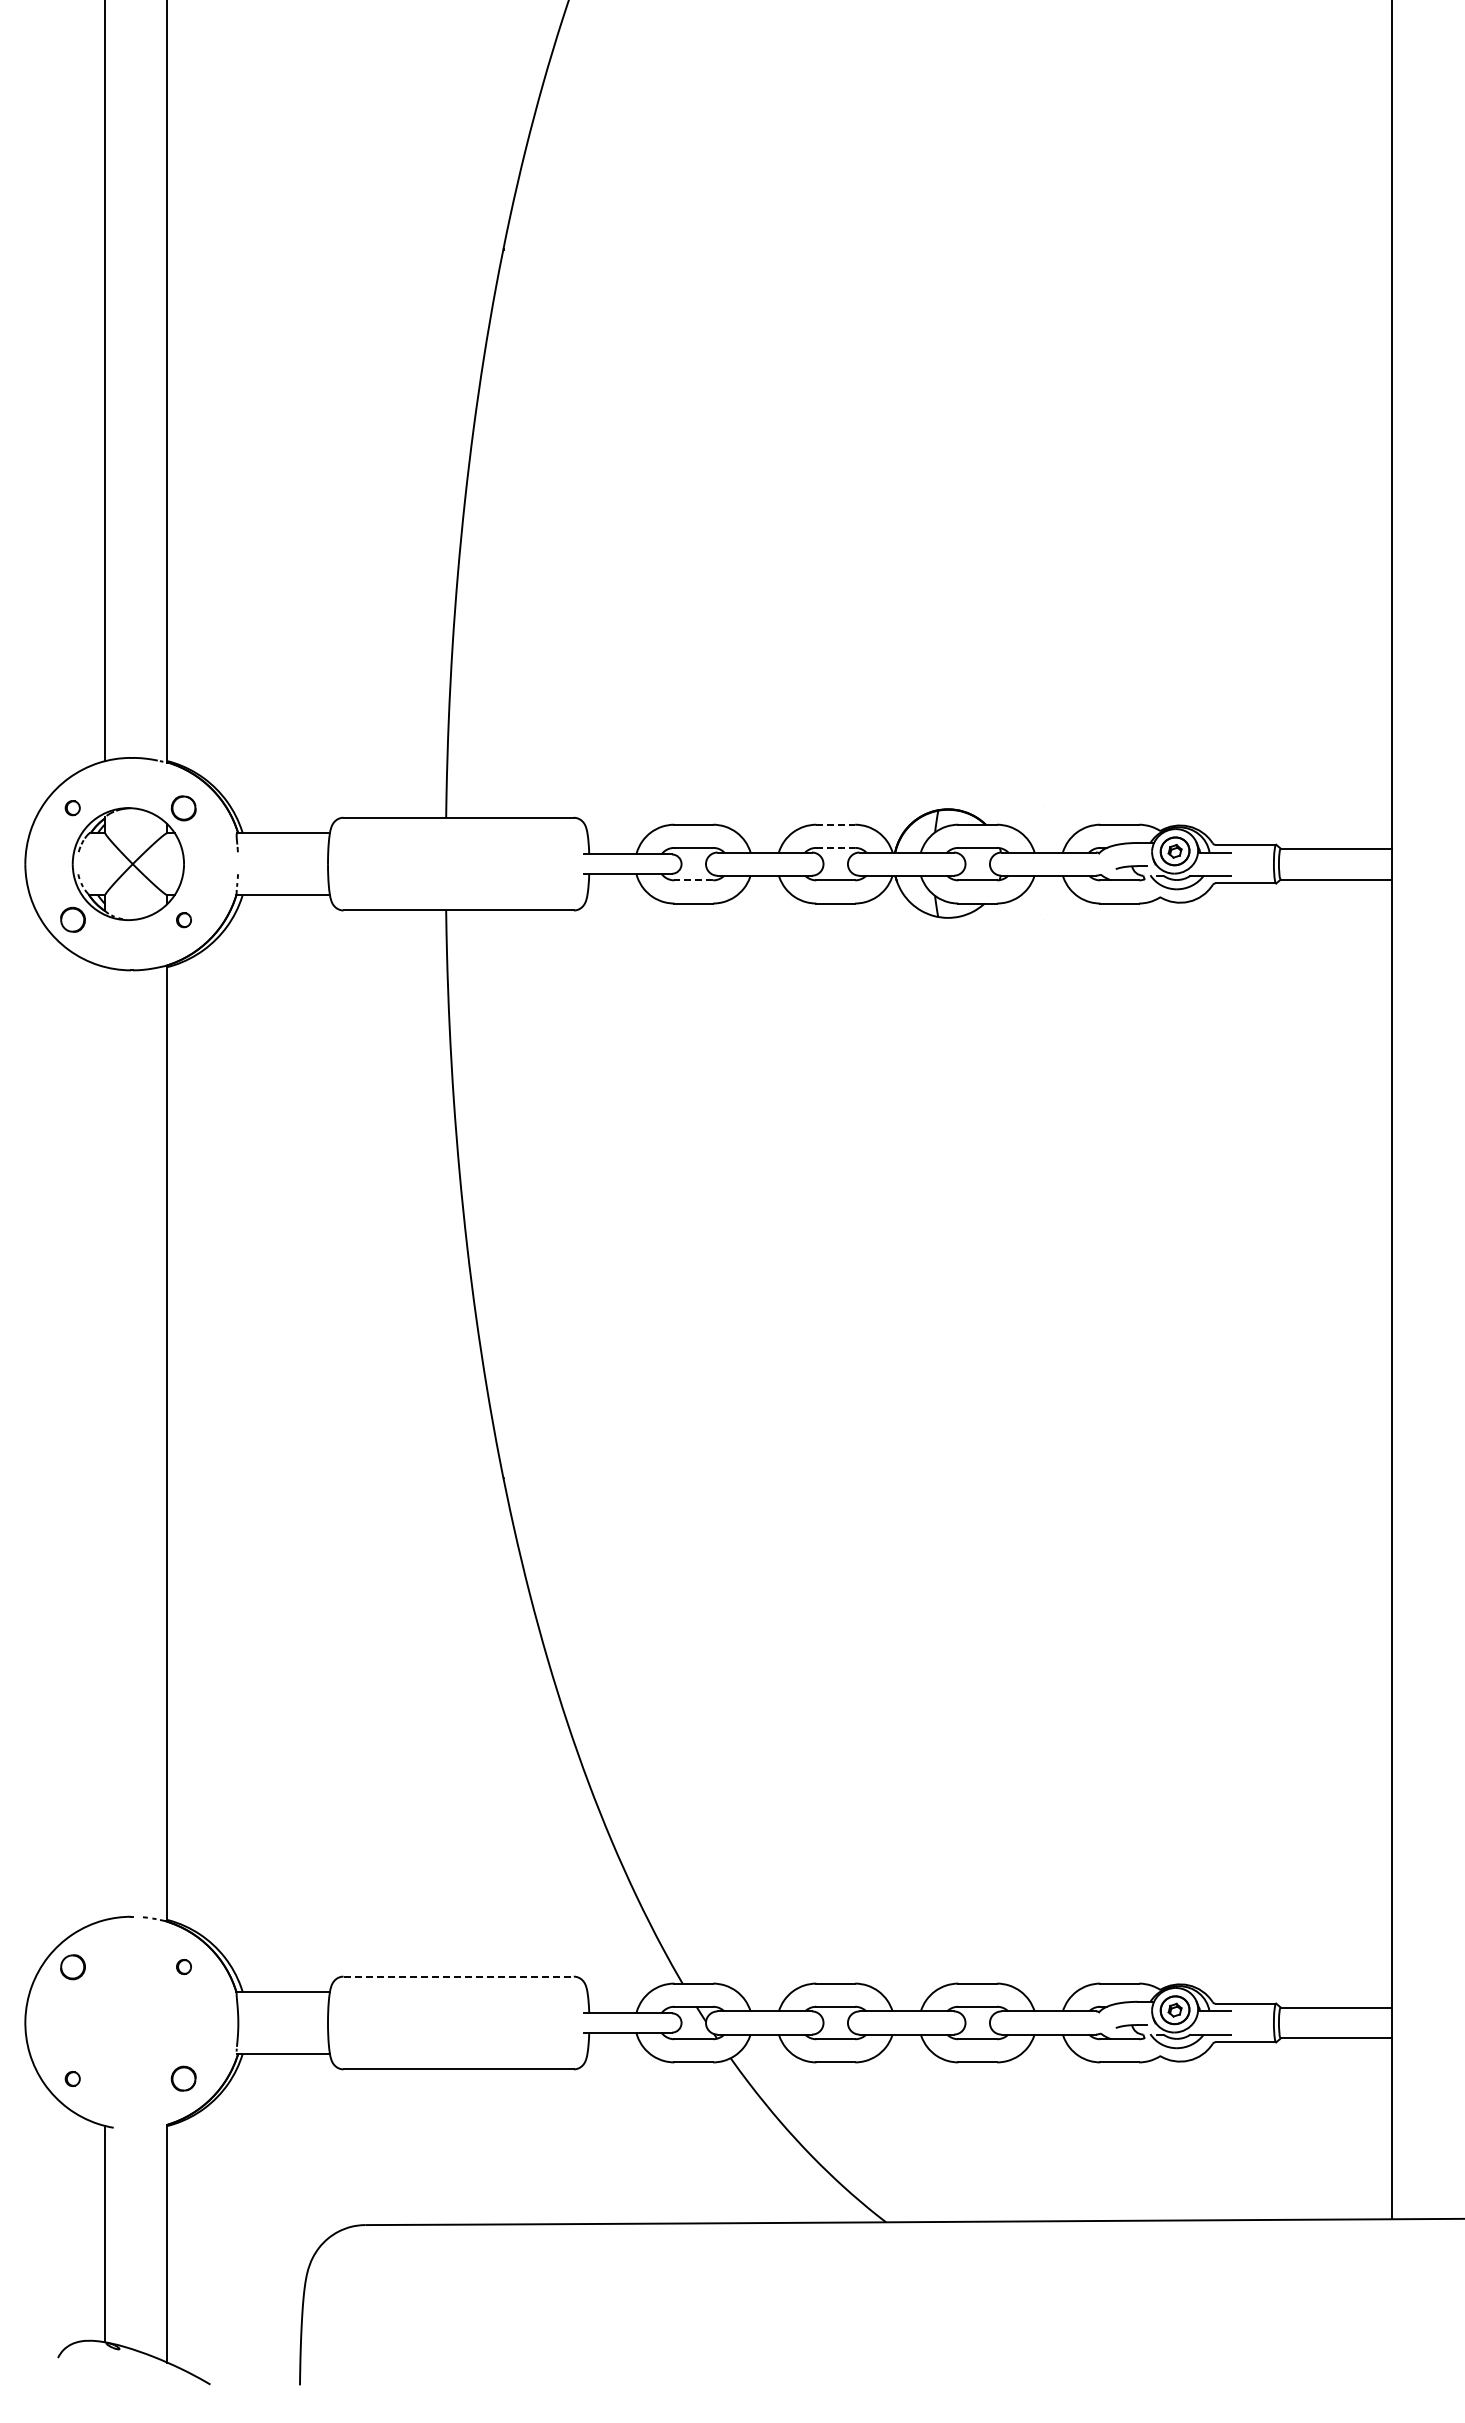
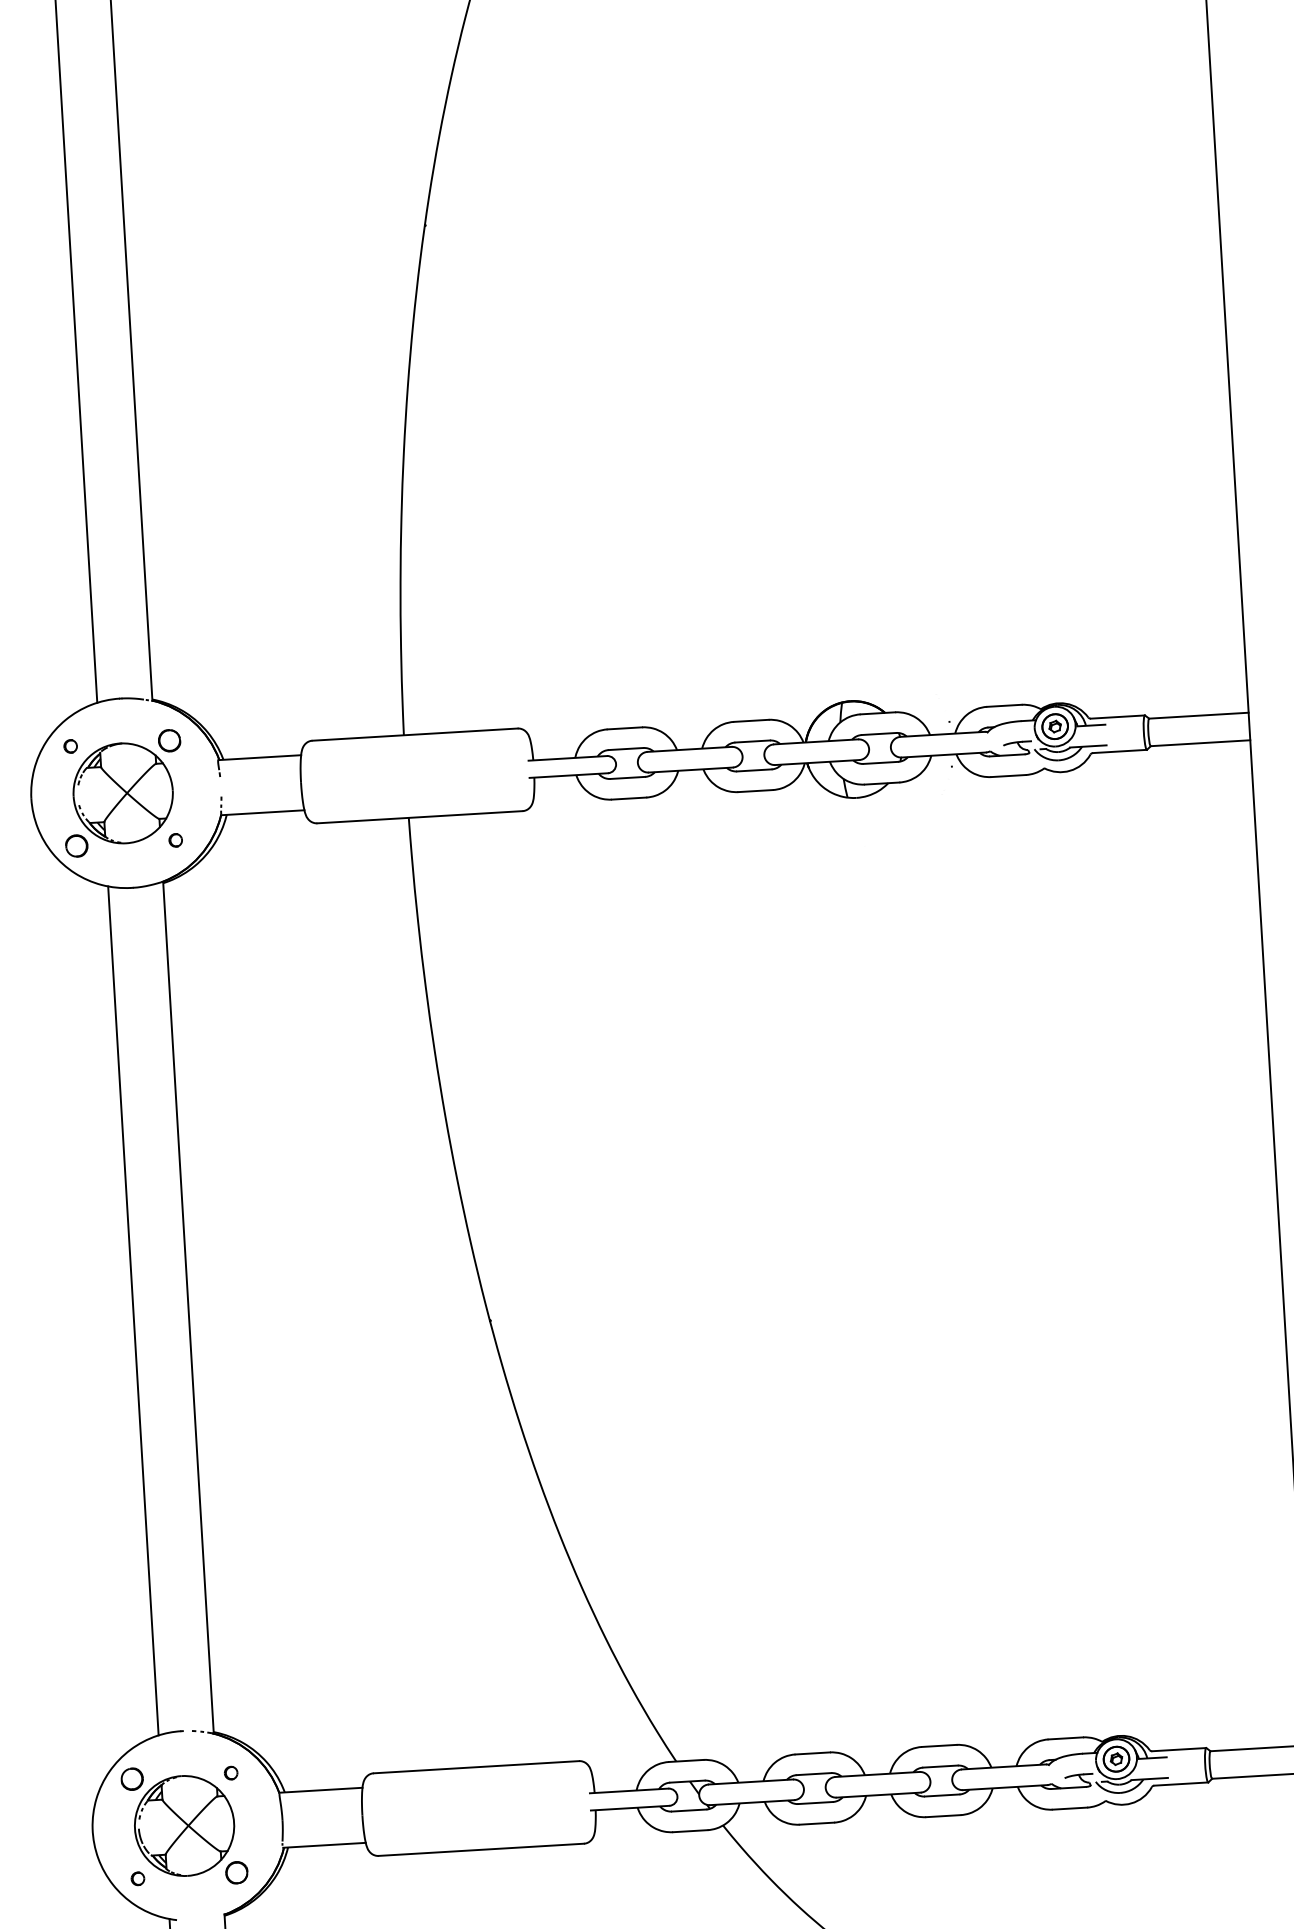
line: (836, 824) -> (752, 720), dashed -> solid
line: (836, 847) -> (753, 741), dashed -> solid
line: (693, 880) -> (627, 778), dashed -> solid
line: (105, 1443) -> (133, 1310), added
line: (459, 1976) -> (477, 1767), dashed -> solid
part: (128, 2022) -> (184, 1825), added

